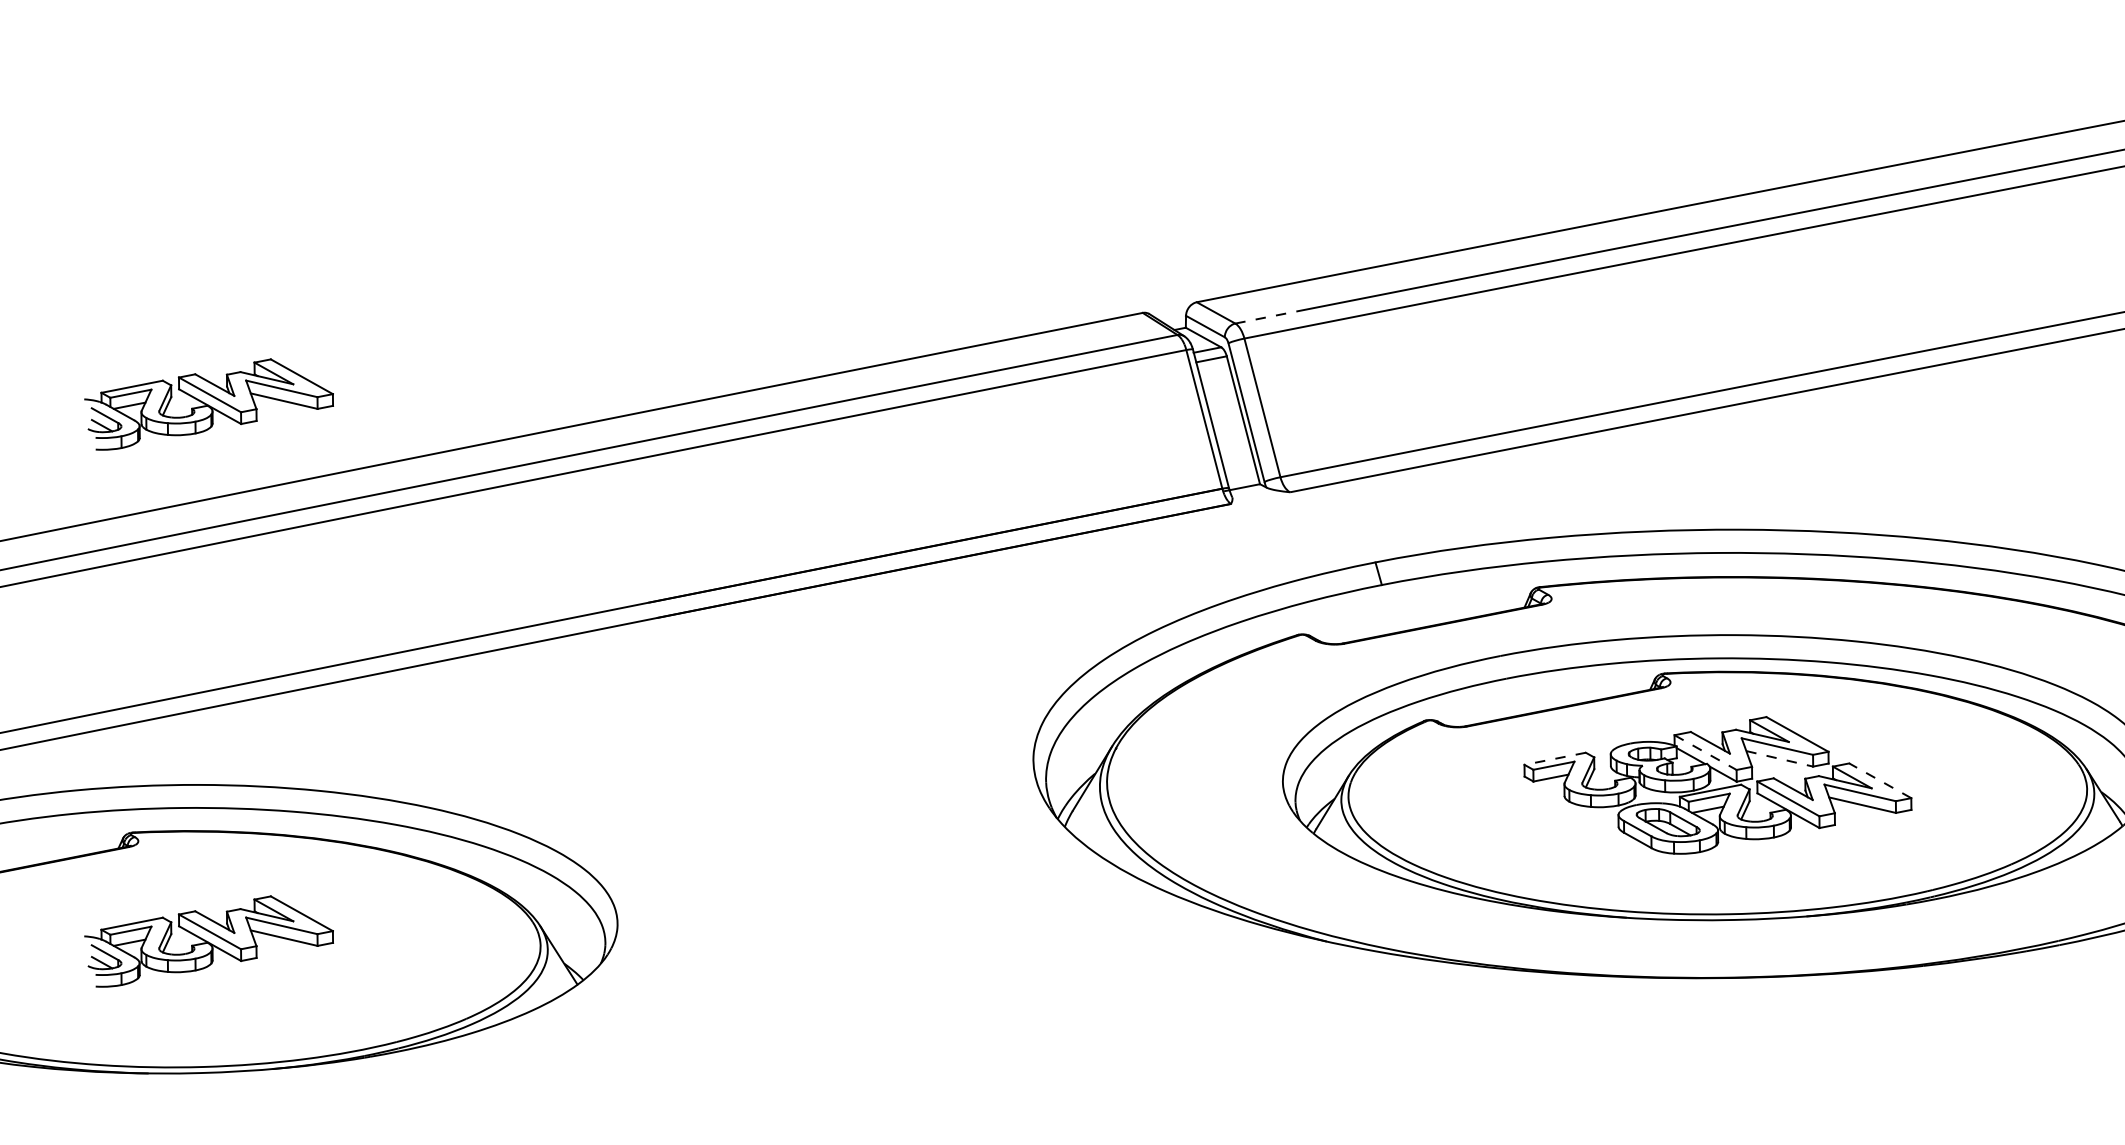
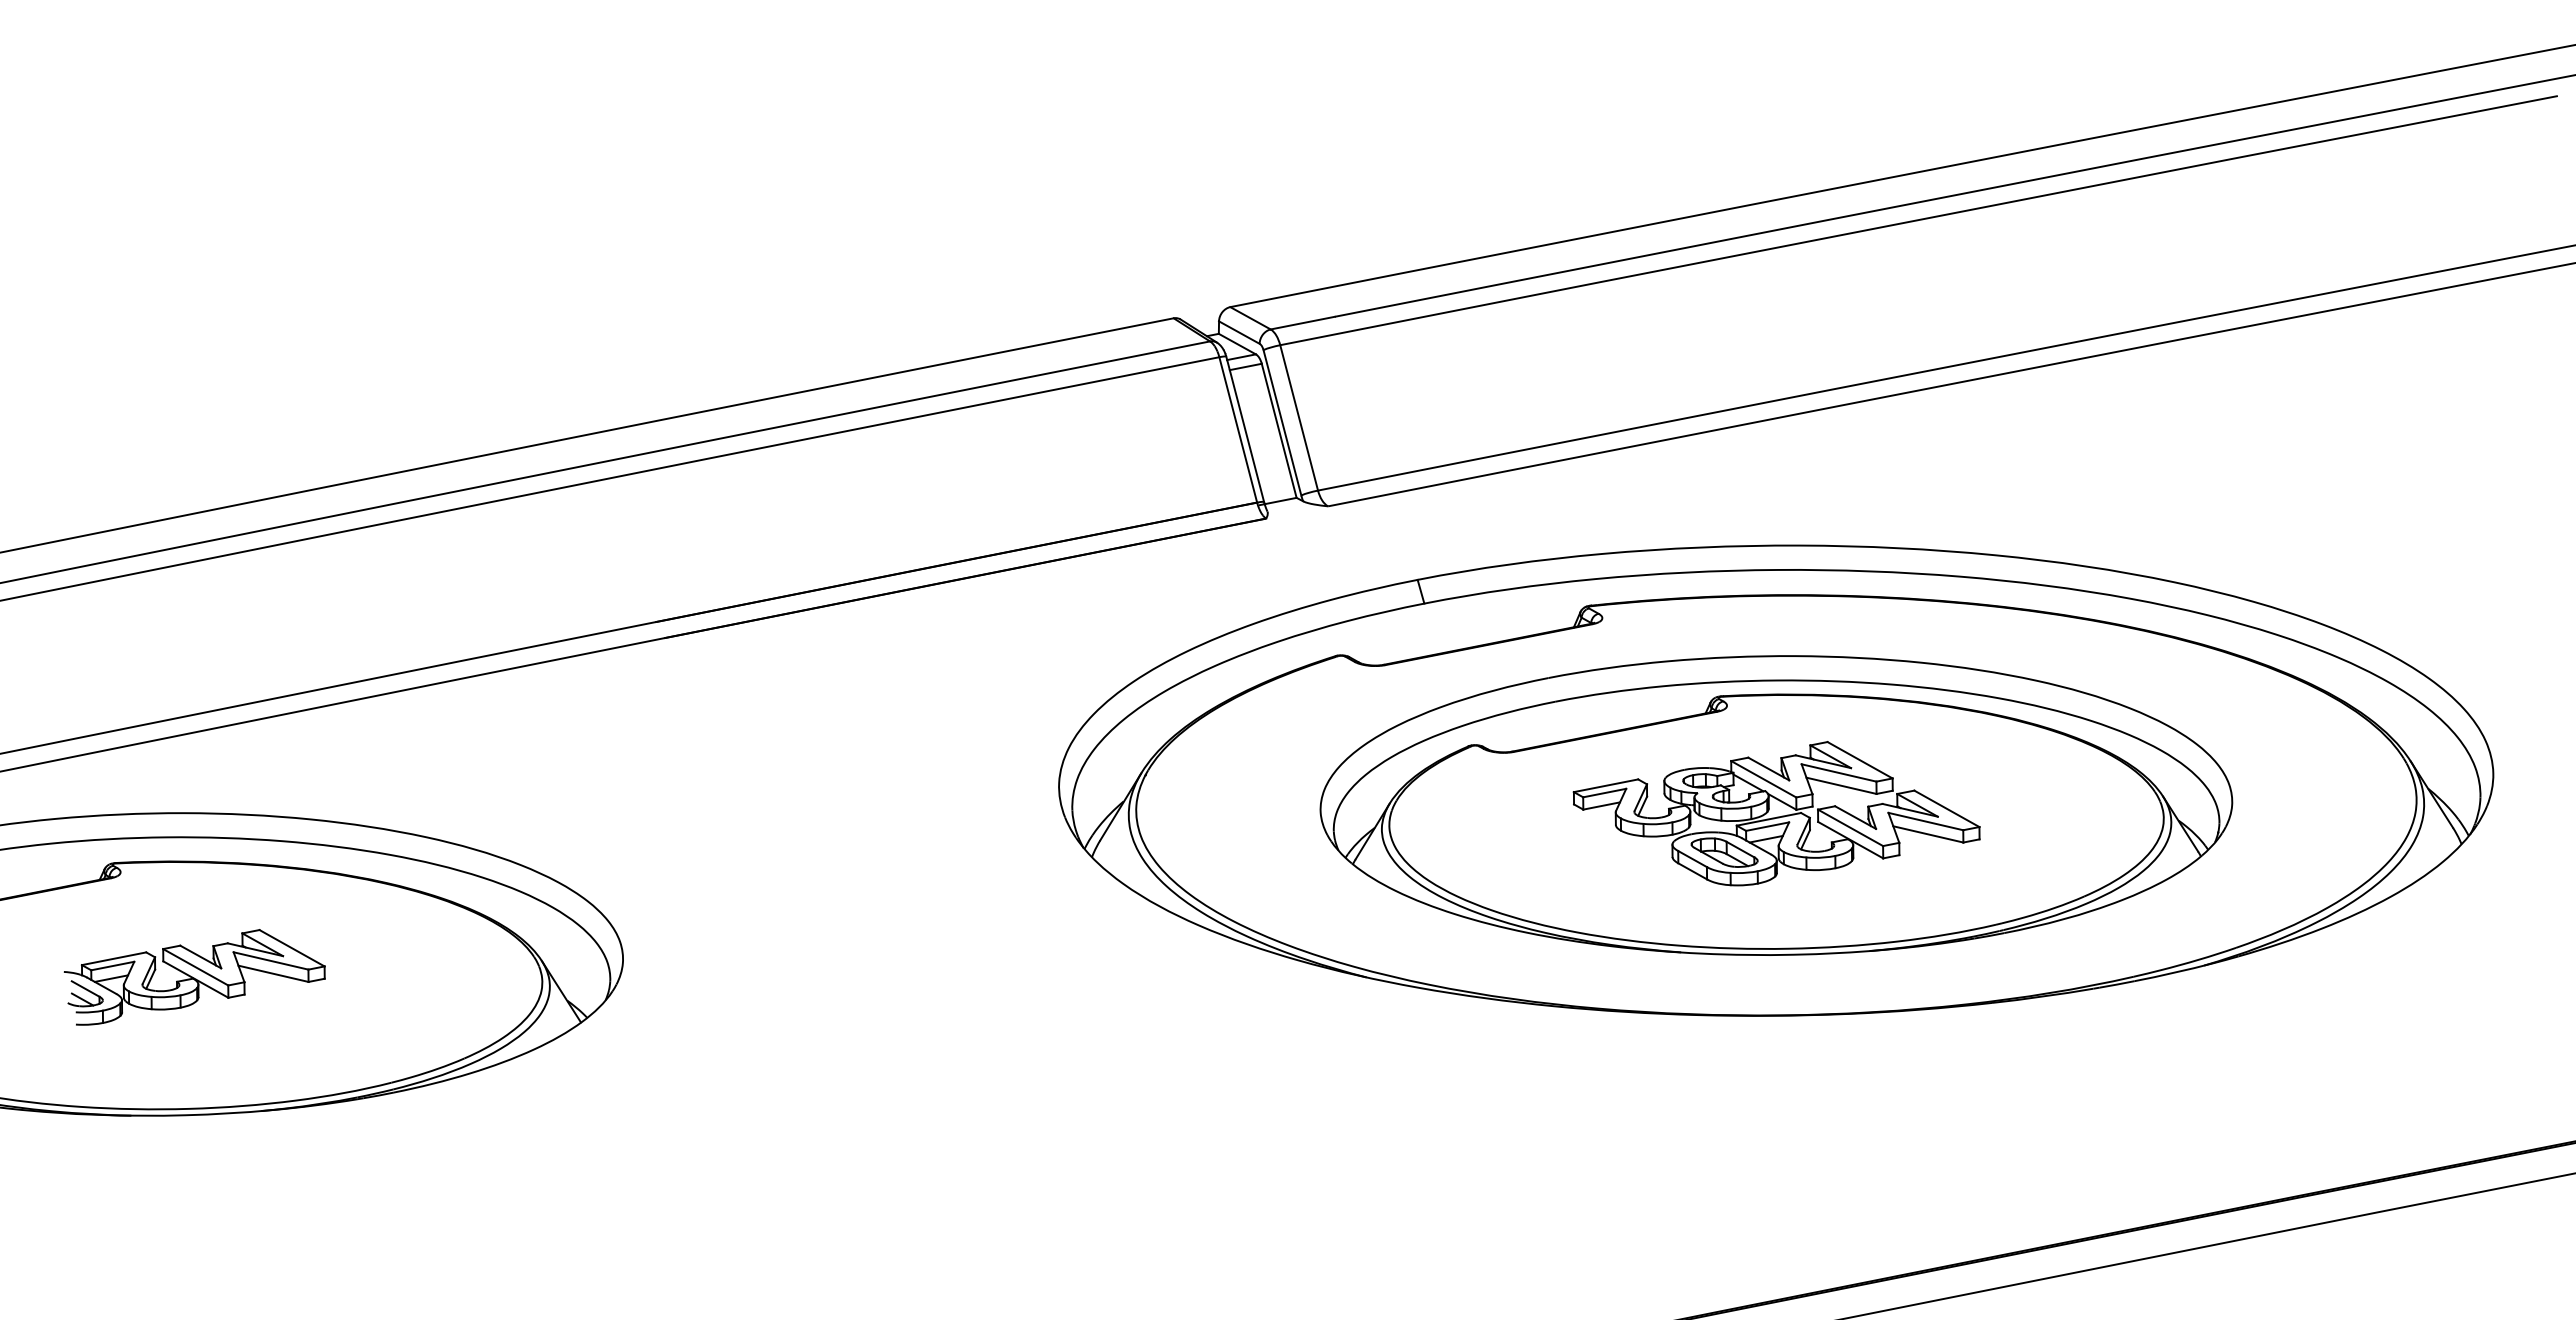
line: (1265, 317) -> (1302, 323), dashed -> solid
part: (208, 404) -> (194, 414), removed
line: (1706, 752) -> (1764, 779), dashed -> solid
line: (1555, 758) -> (1606, 785), dashed -> solid
line: (1779, 758) -> (1841, 785), dashed -> solid
line: (1879, 780) -> (1946, 808), dashed -> solid

